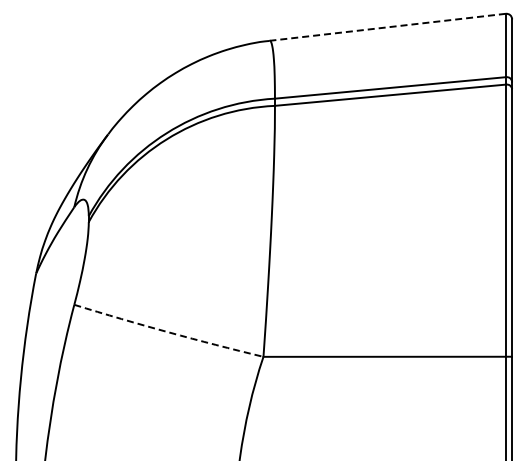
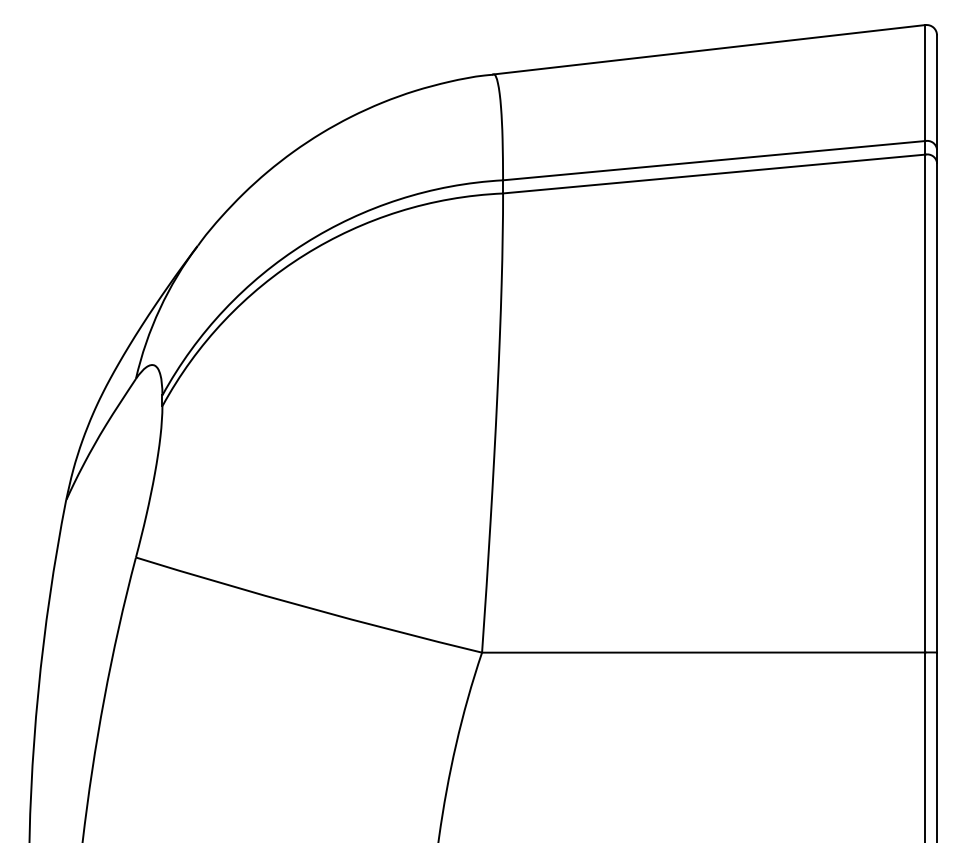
line: (387, 27) -> (708, 50), dashed -> solid
arc: (168, 332) -> (308, 608), dashed -> solid

